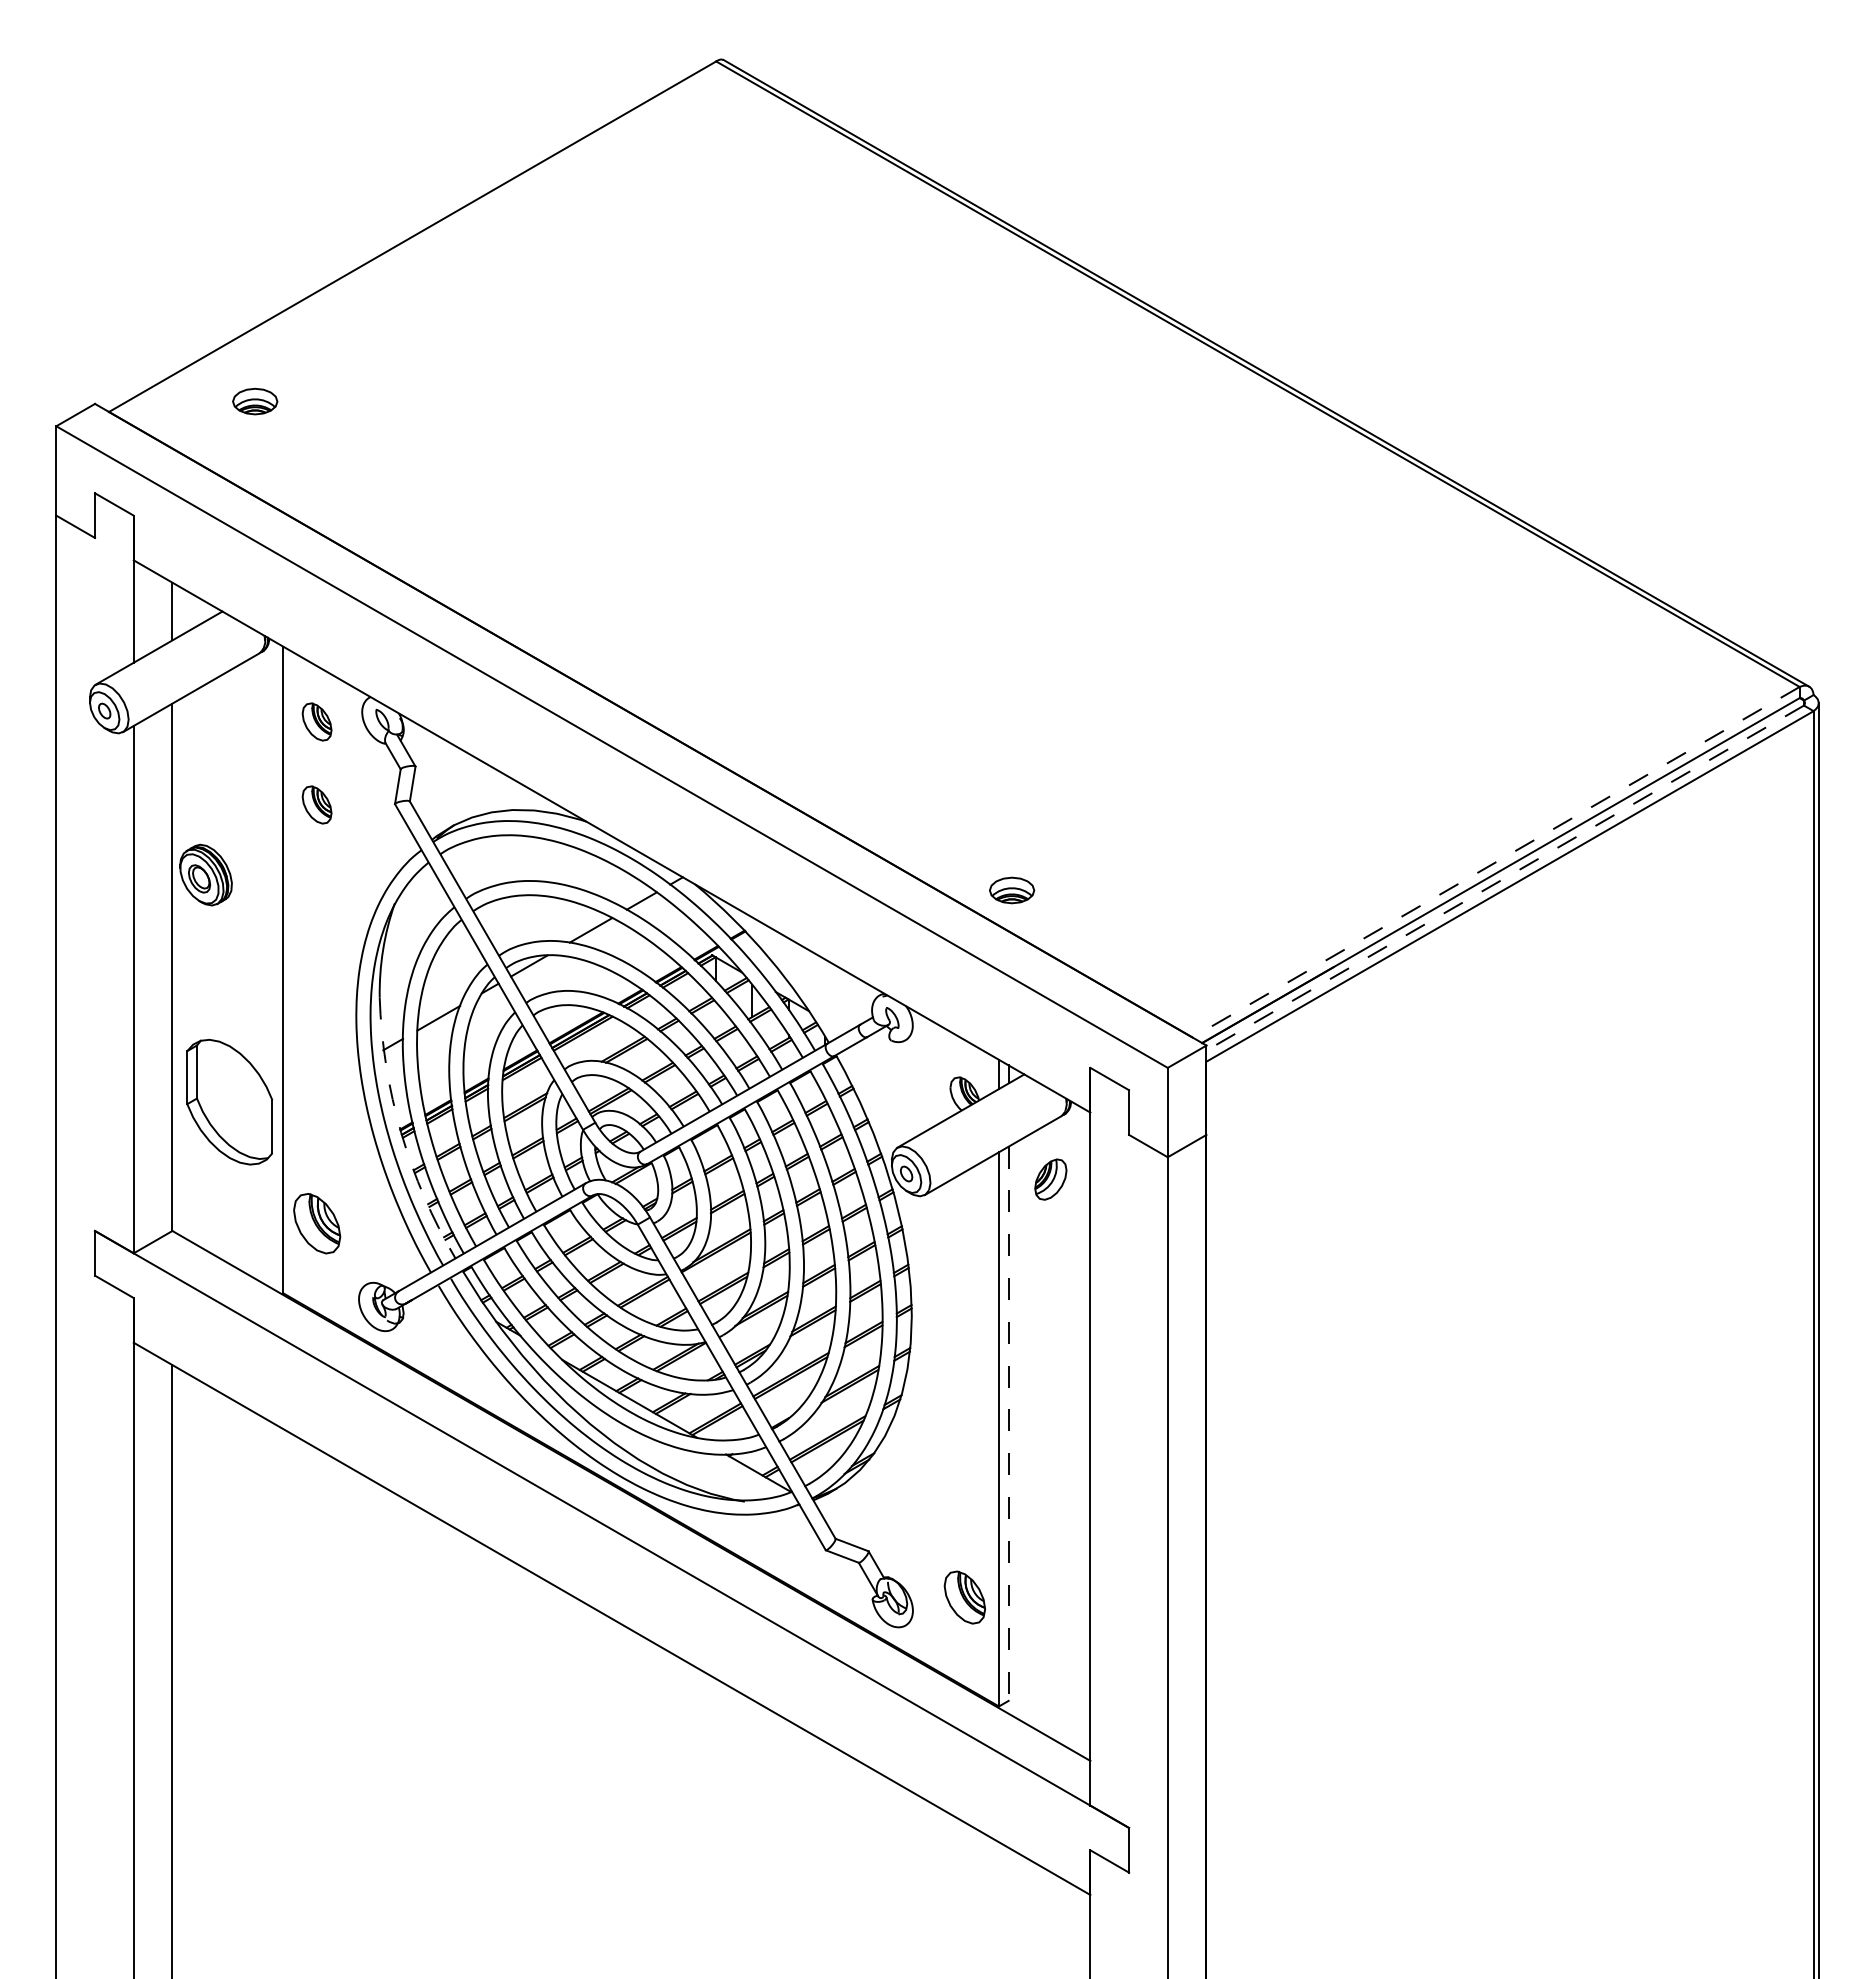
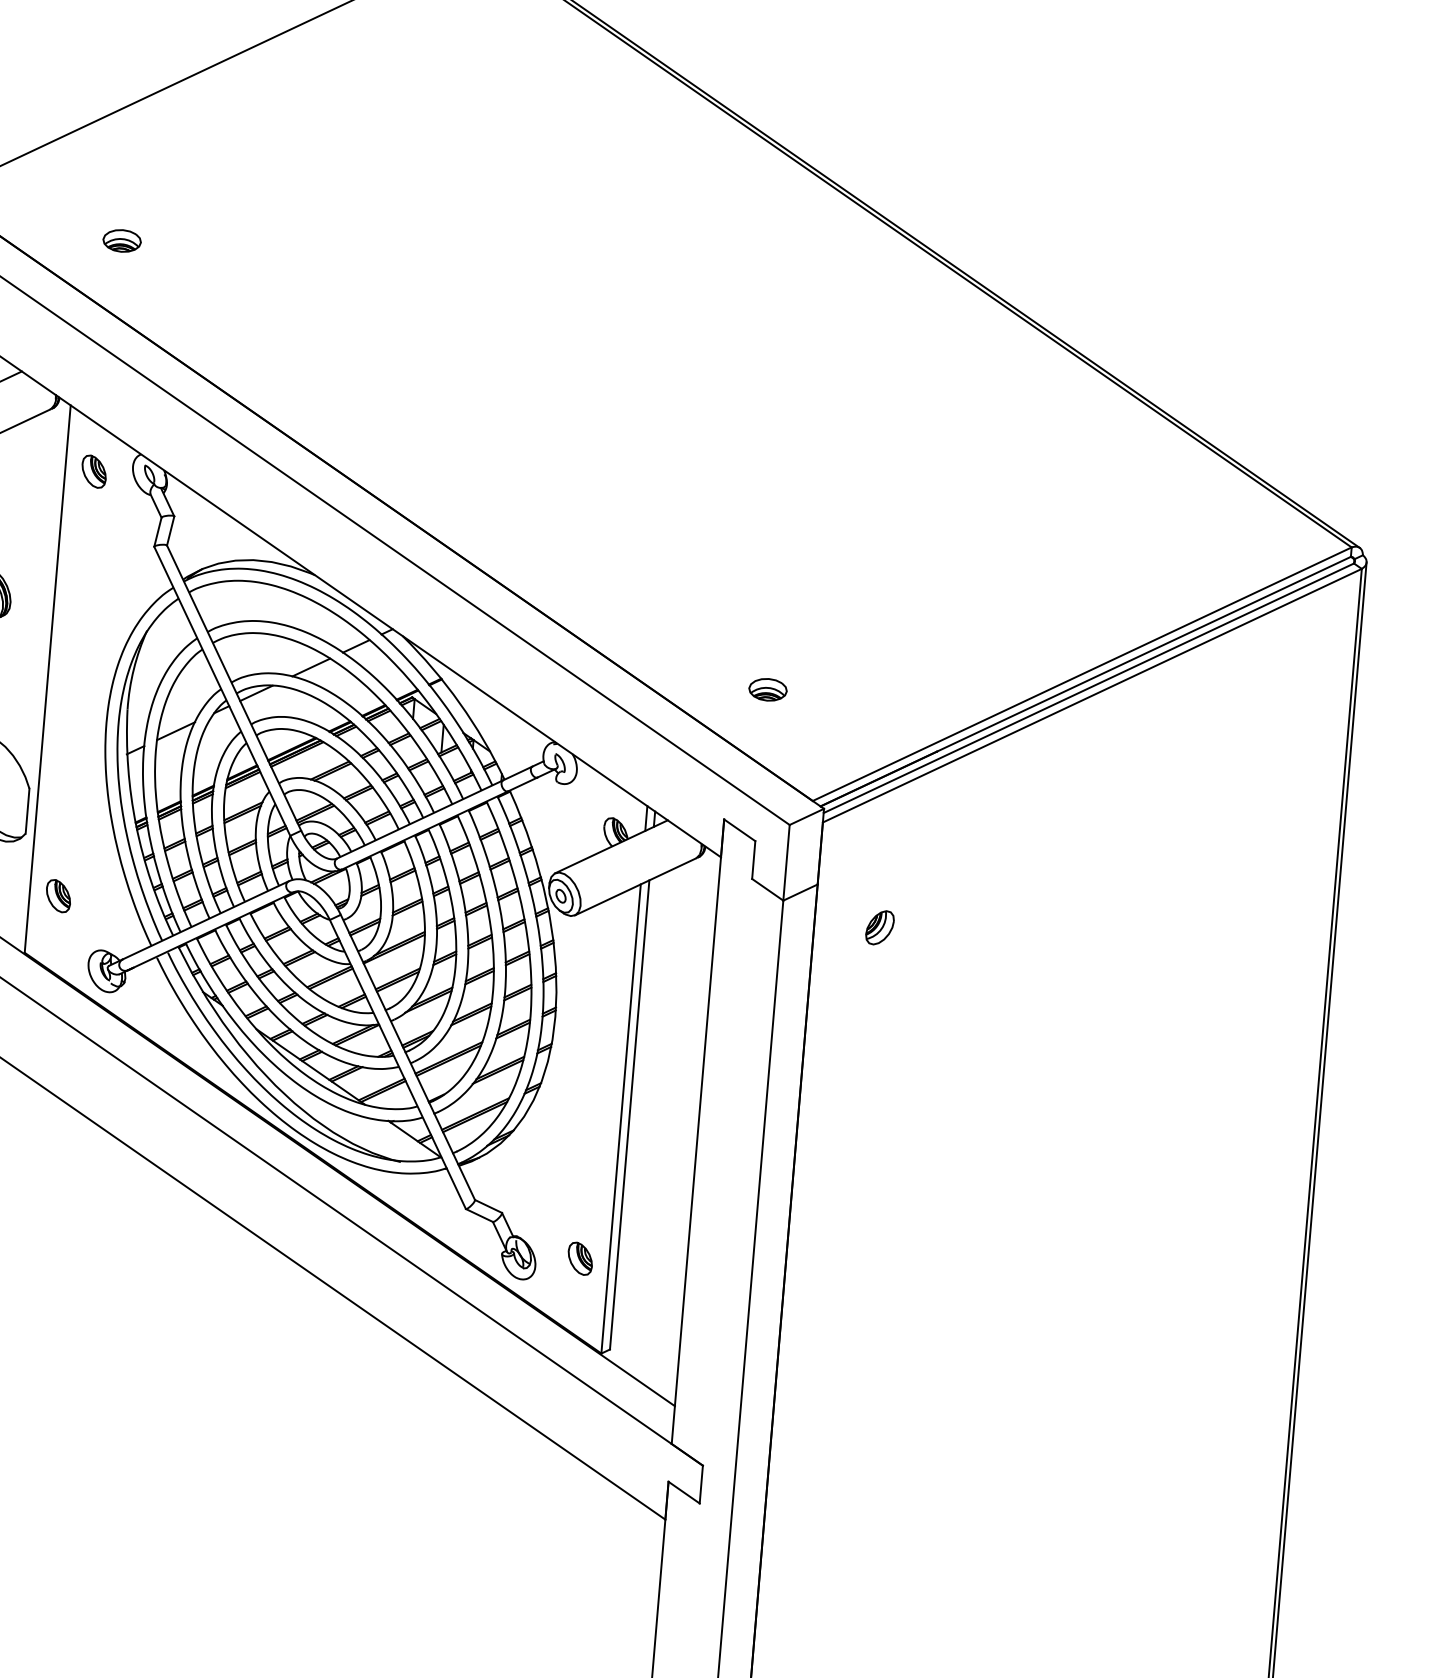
part: (255, 401) -> (122, 240), moved
part: (316, 804) -> (87, 541), removed
line: (1496, 862) -> (1082, 674), dashed -> solid
line: (1505, 878) -> (1089, 688), dashed -> solid
part: (1012, 890) -> (768, 689), moved
arc: (401, 1132) -> (136, 825), dashed -> solid
part: (1050, 1179) -> (879, 927), moved
part: (316, 1222) -> (58, 895), size x0.62
line: (1008, 1424) -> (629, 1115), dashed -> solid
part: (964, 1596) -> (580, 1258), size x0.71

